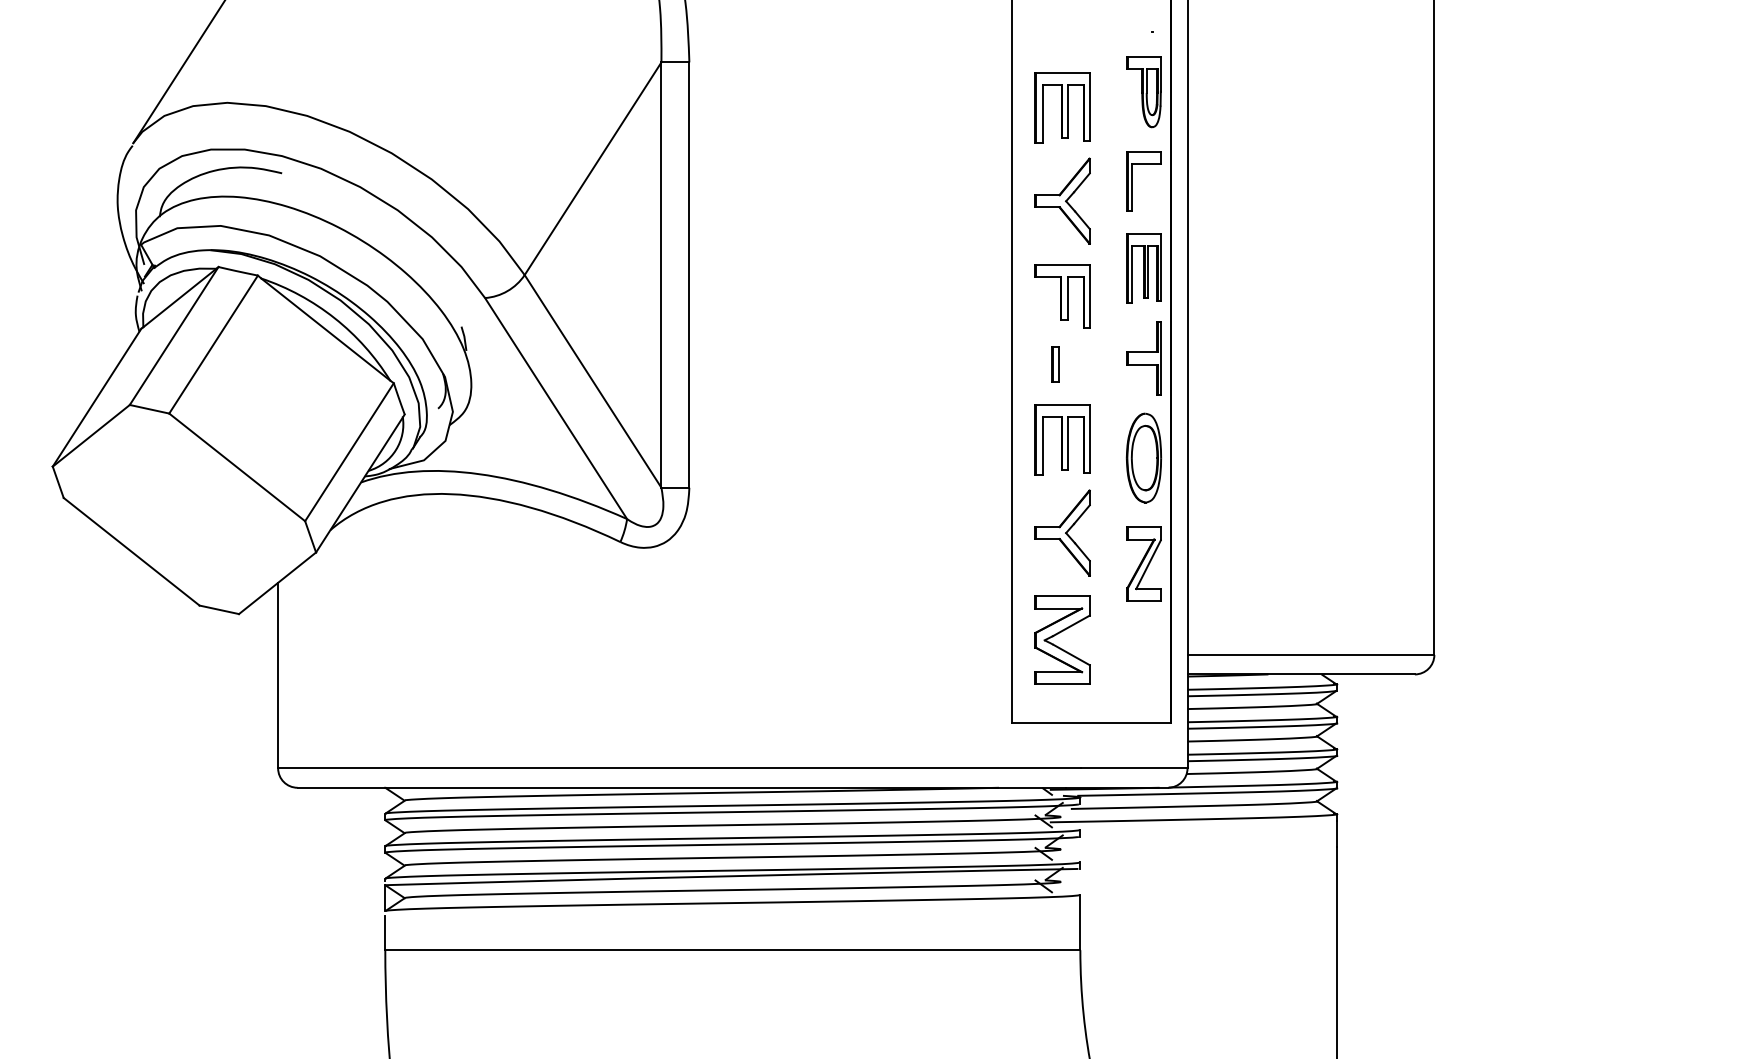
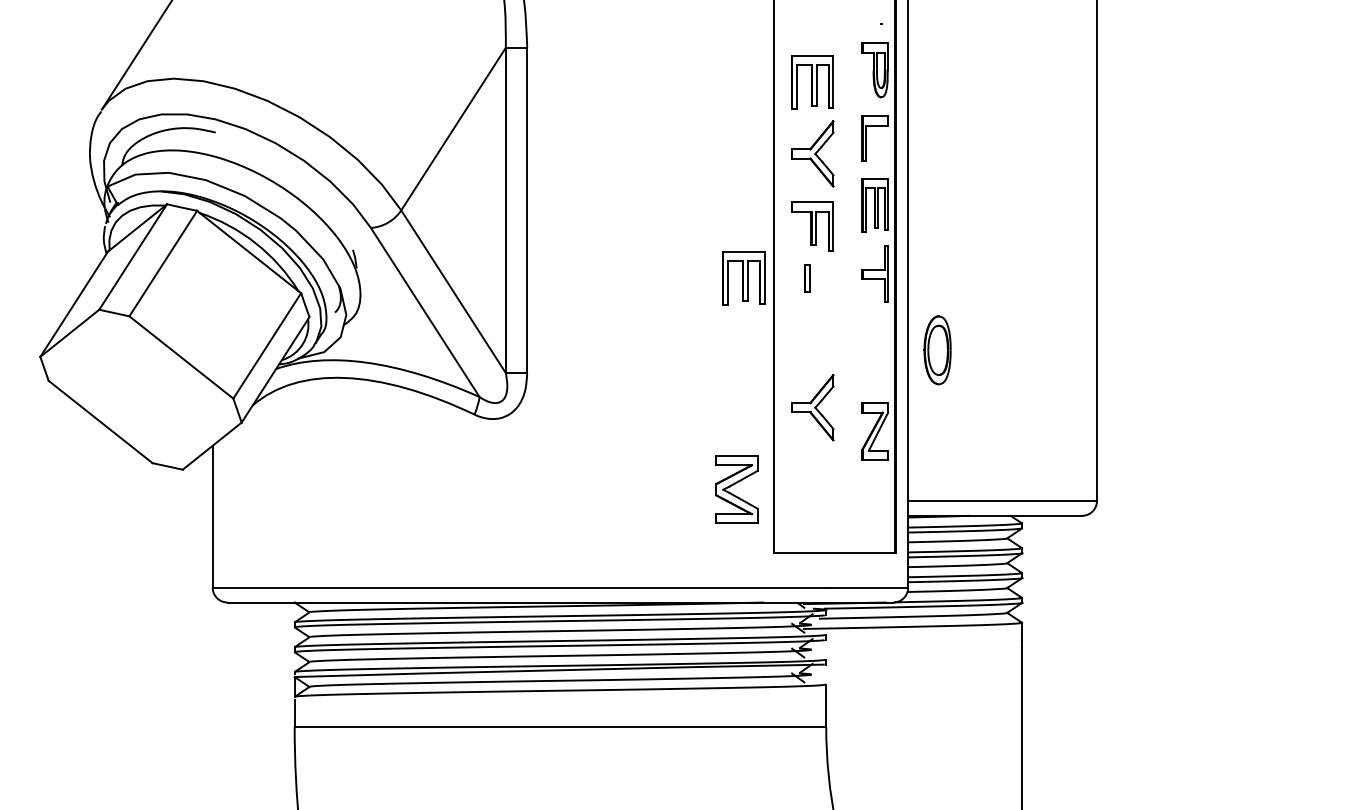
part: (1062, 439) -> (743, 278), moved
part: (1143, 457) -> (937, 349), moved
part: (1058, 634) -> (733, 485), moved

